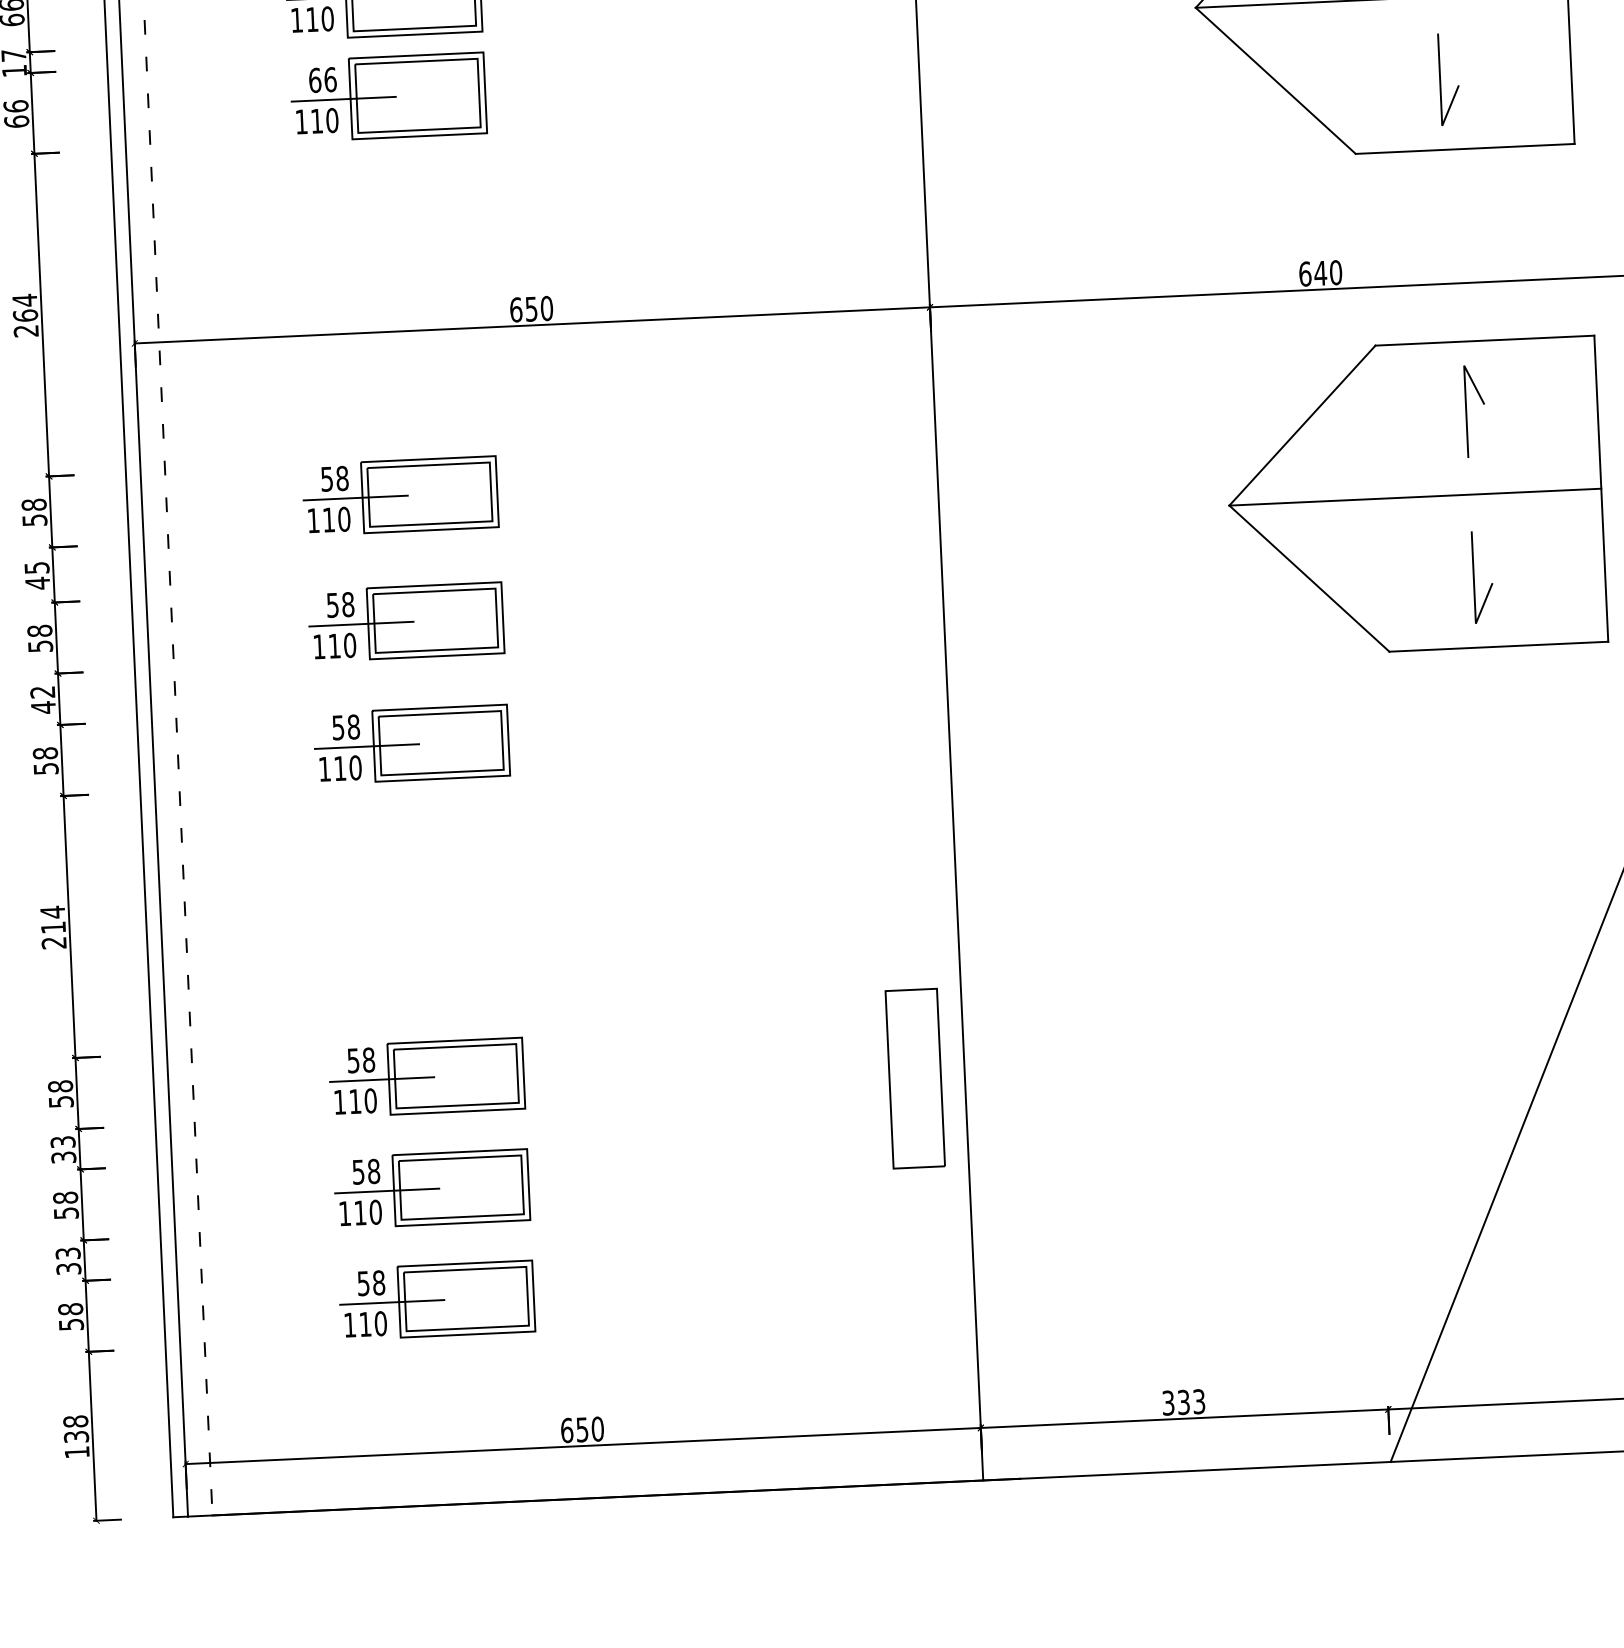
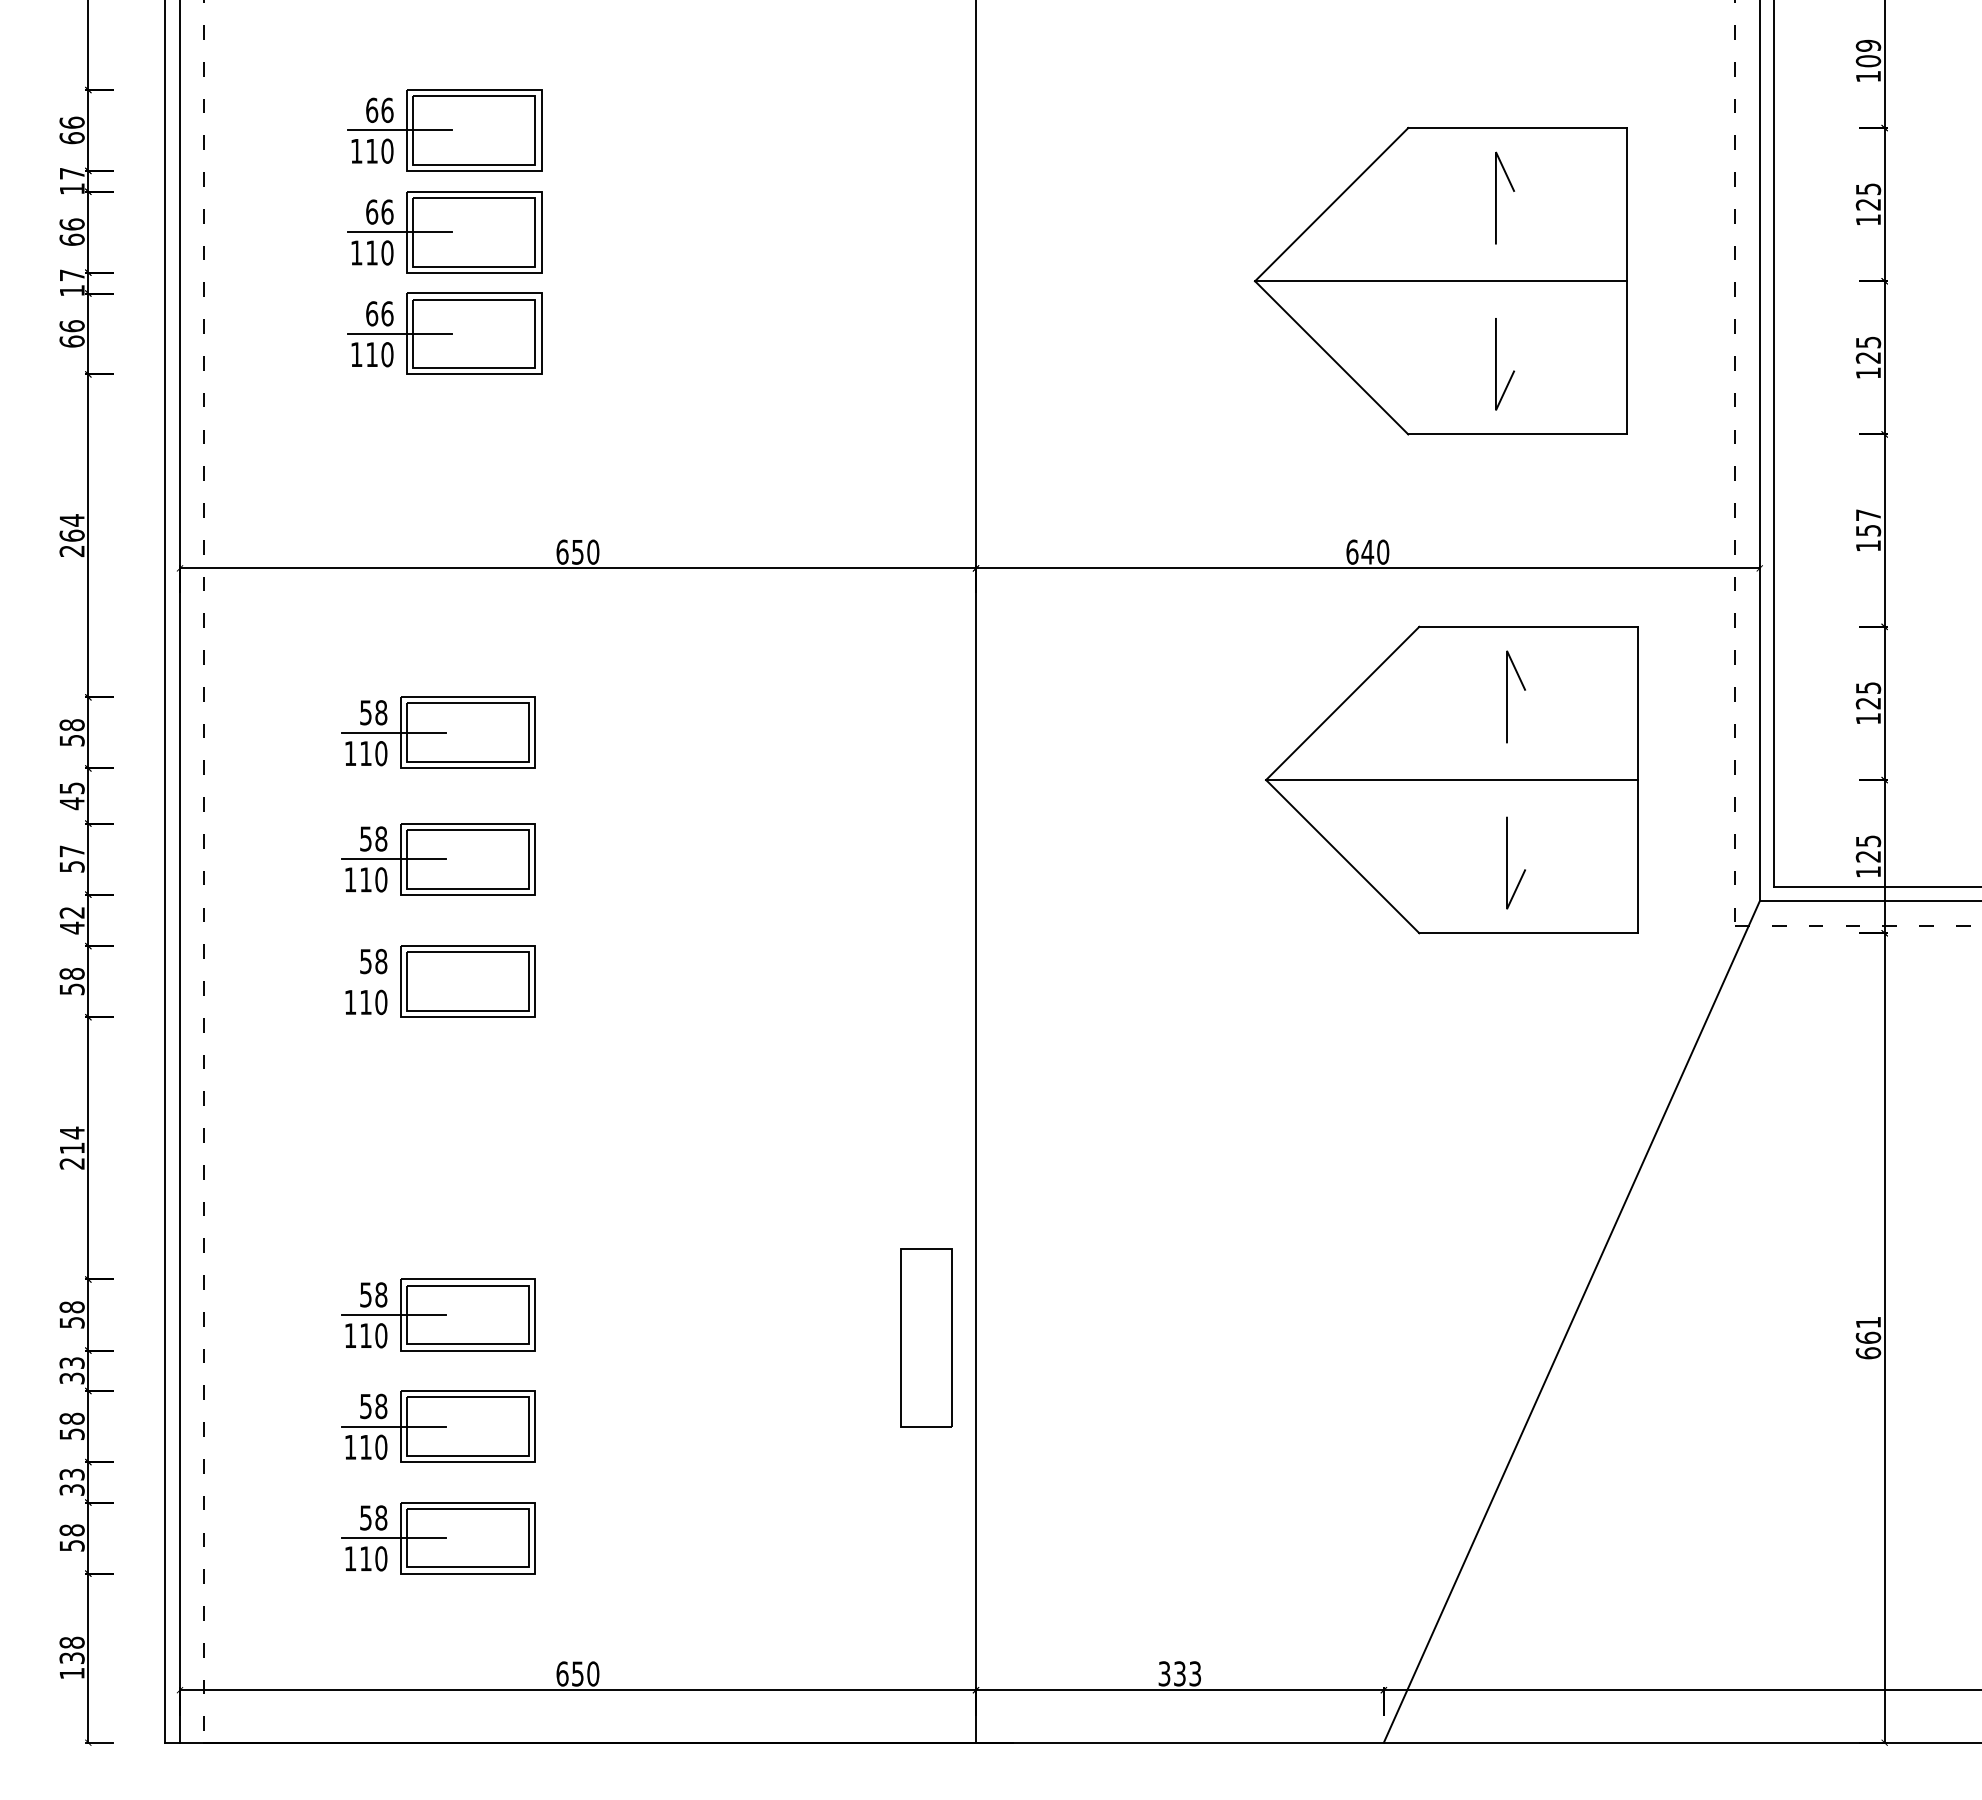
text: (39, 631) -> (71, 851), 58 -> 57
line: (366, 746) -> (393, 981), removed

